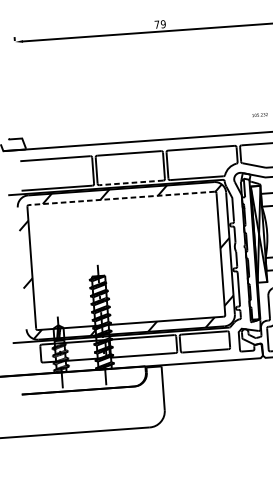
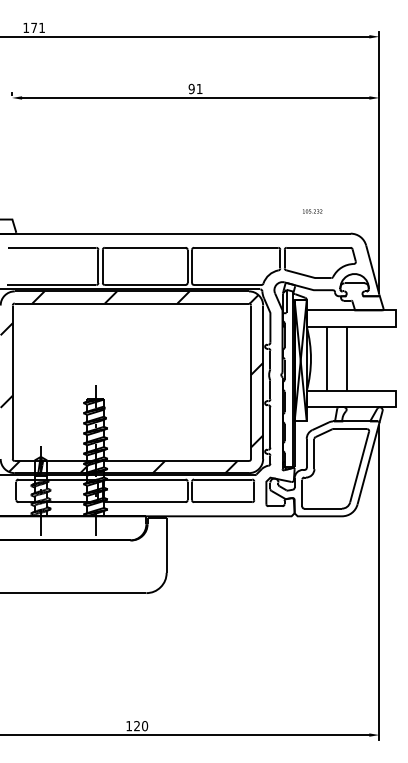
text: (160, 24) -> (195, 88), 79 -> 91
line: (130, 182) -> (144, 284), dashed -> solid
line: (121, 198) -> (131, 303), dashed -> solid

